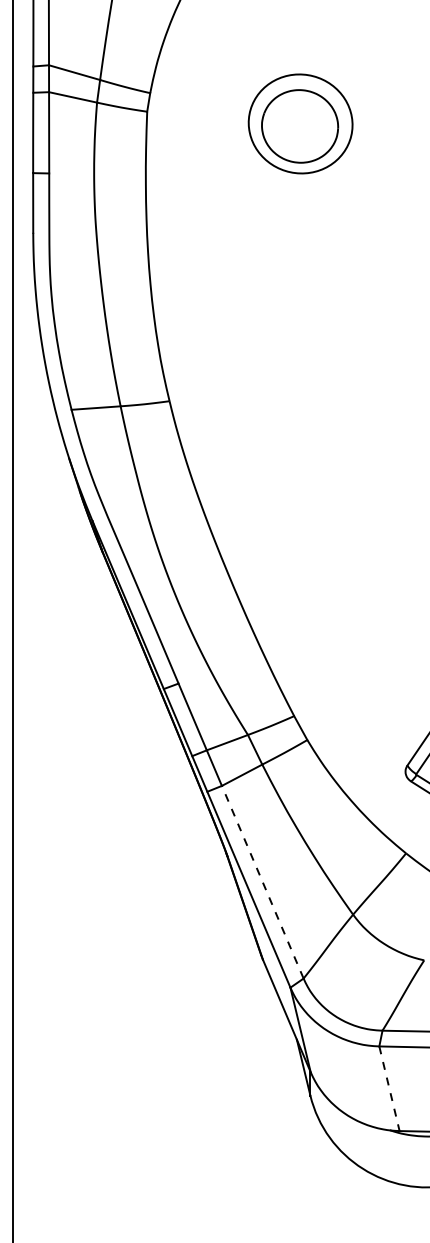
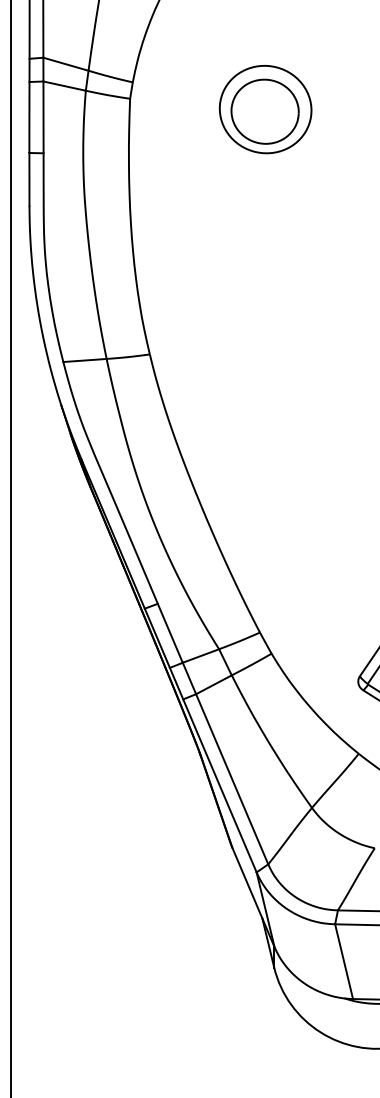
line: (262, 881) -> (231, 778), dashed -> solid
line: (389, 1088) -> (344, 961), dashed -> solid

